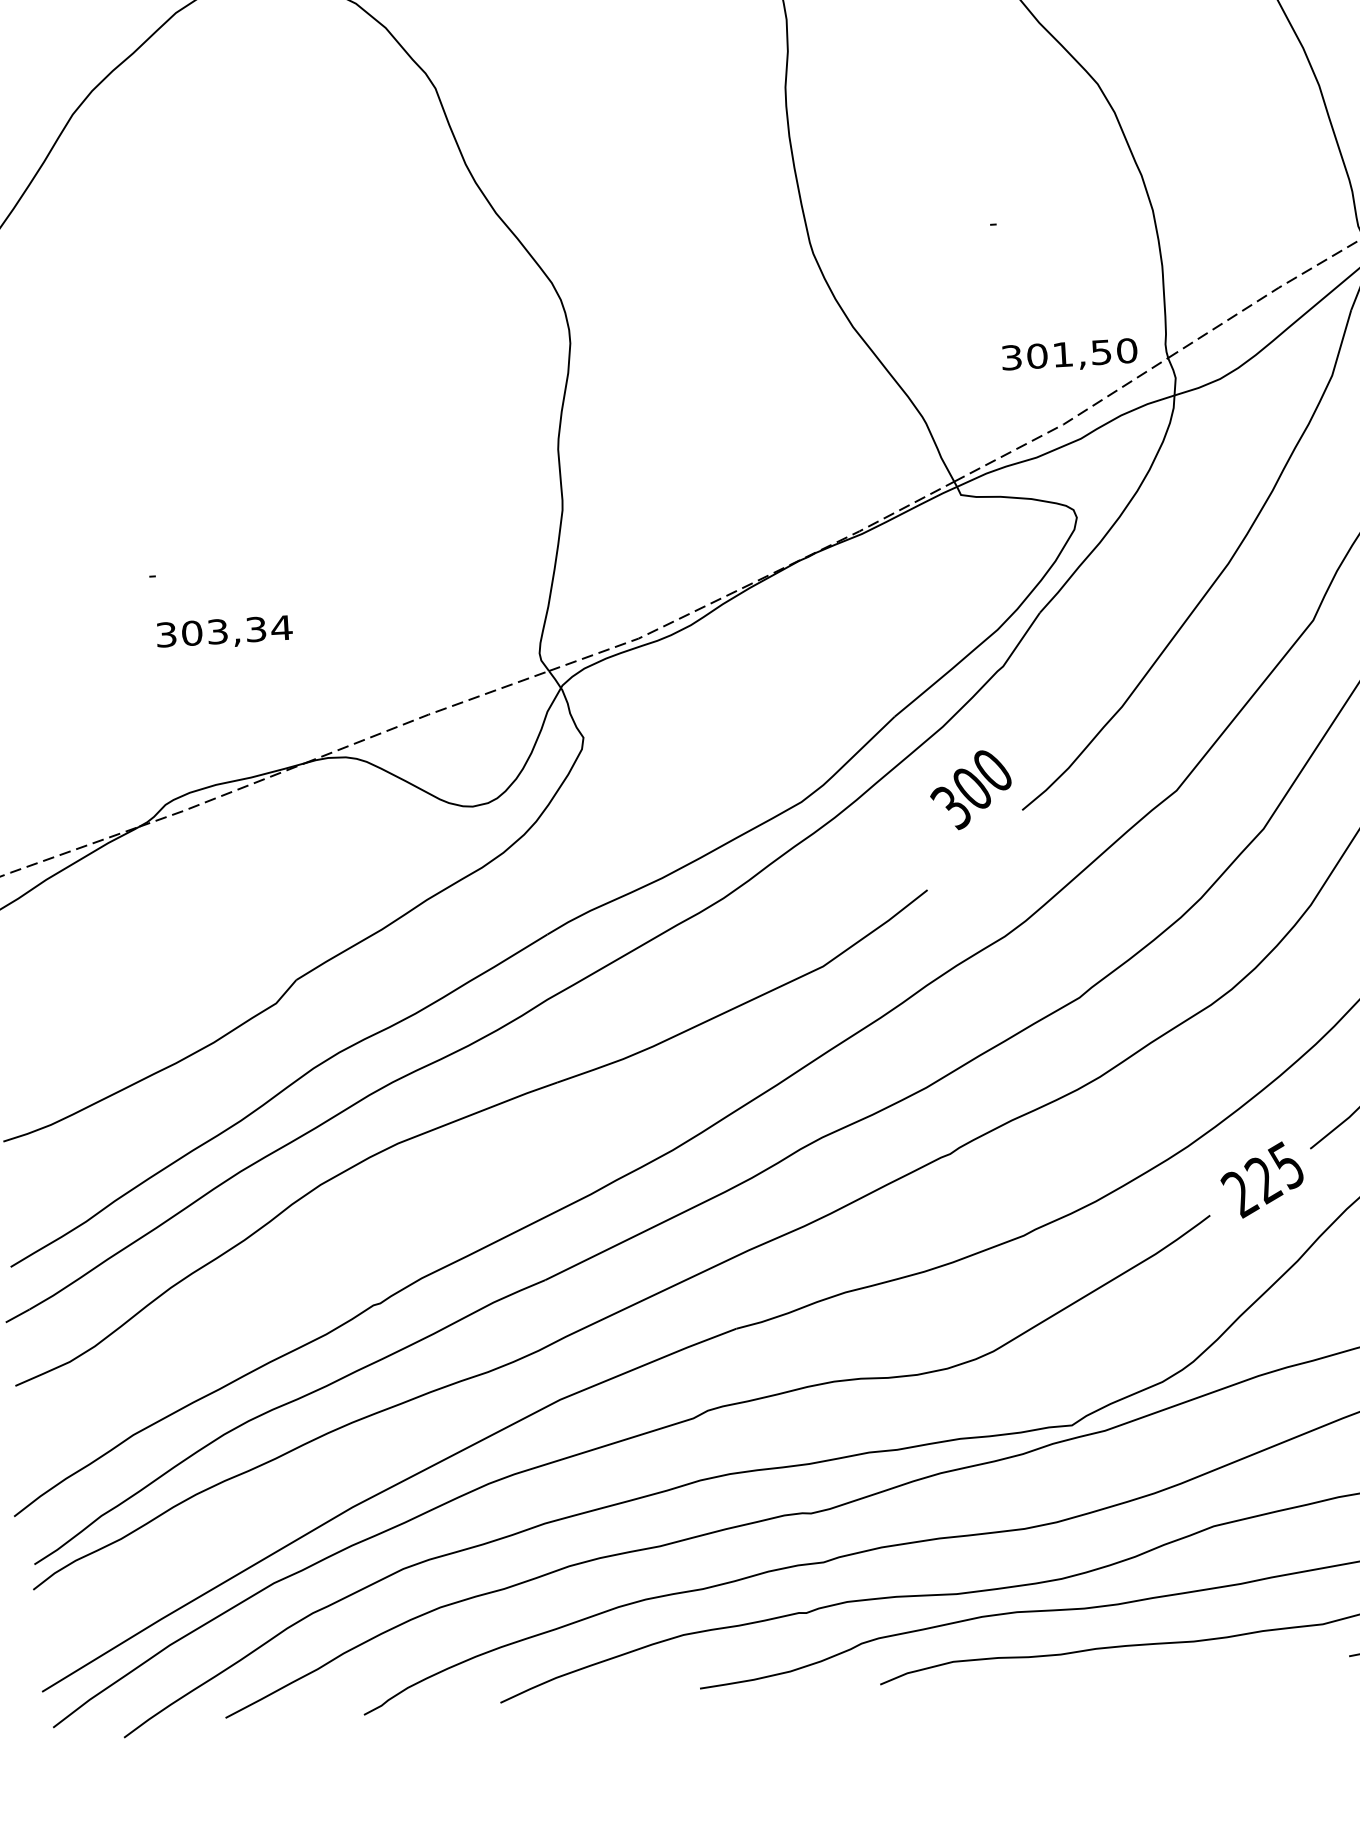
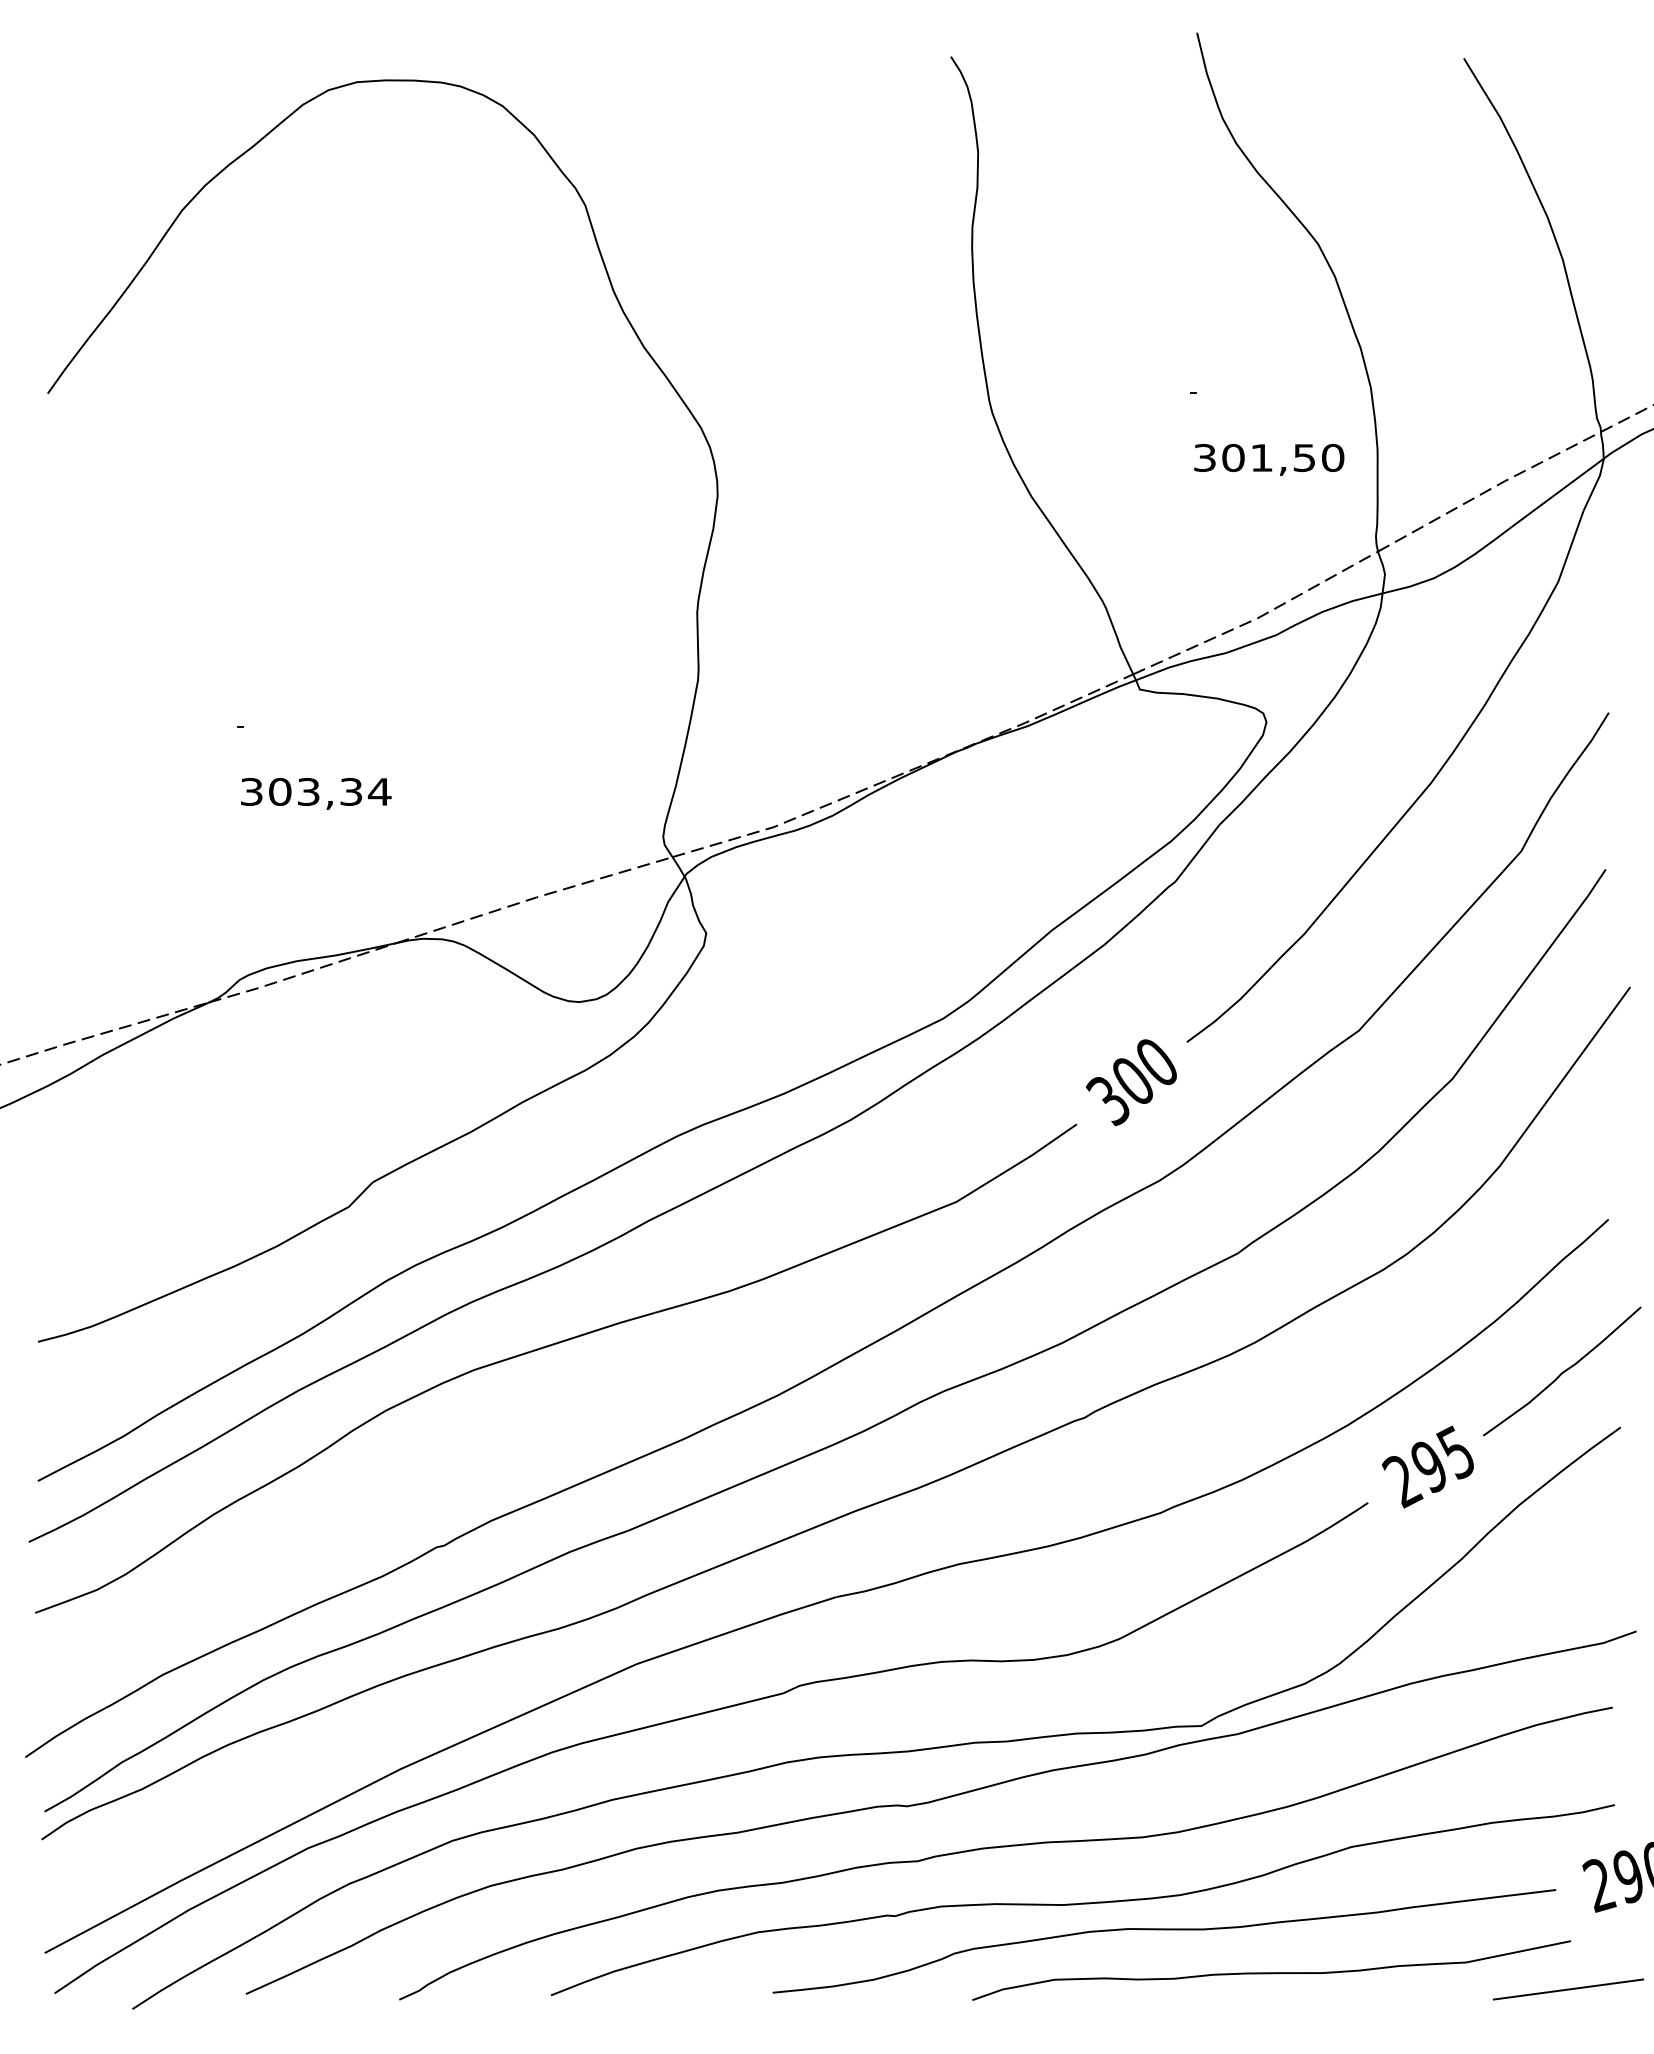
text: (1069, 355) -> (1269, 459), moved
text: (970, 790) -> (1130, 1082), moved
text: (1263, 1180) -> (1429, 1467), 225 -> 295

